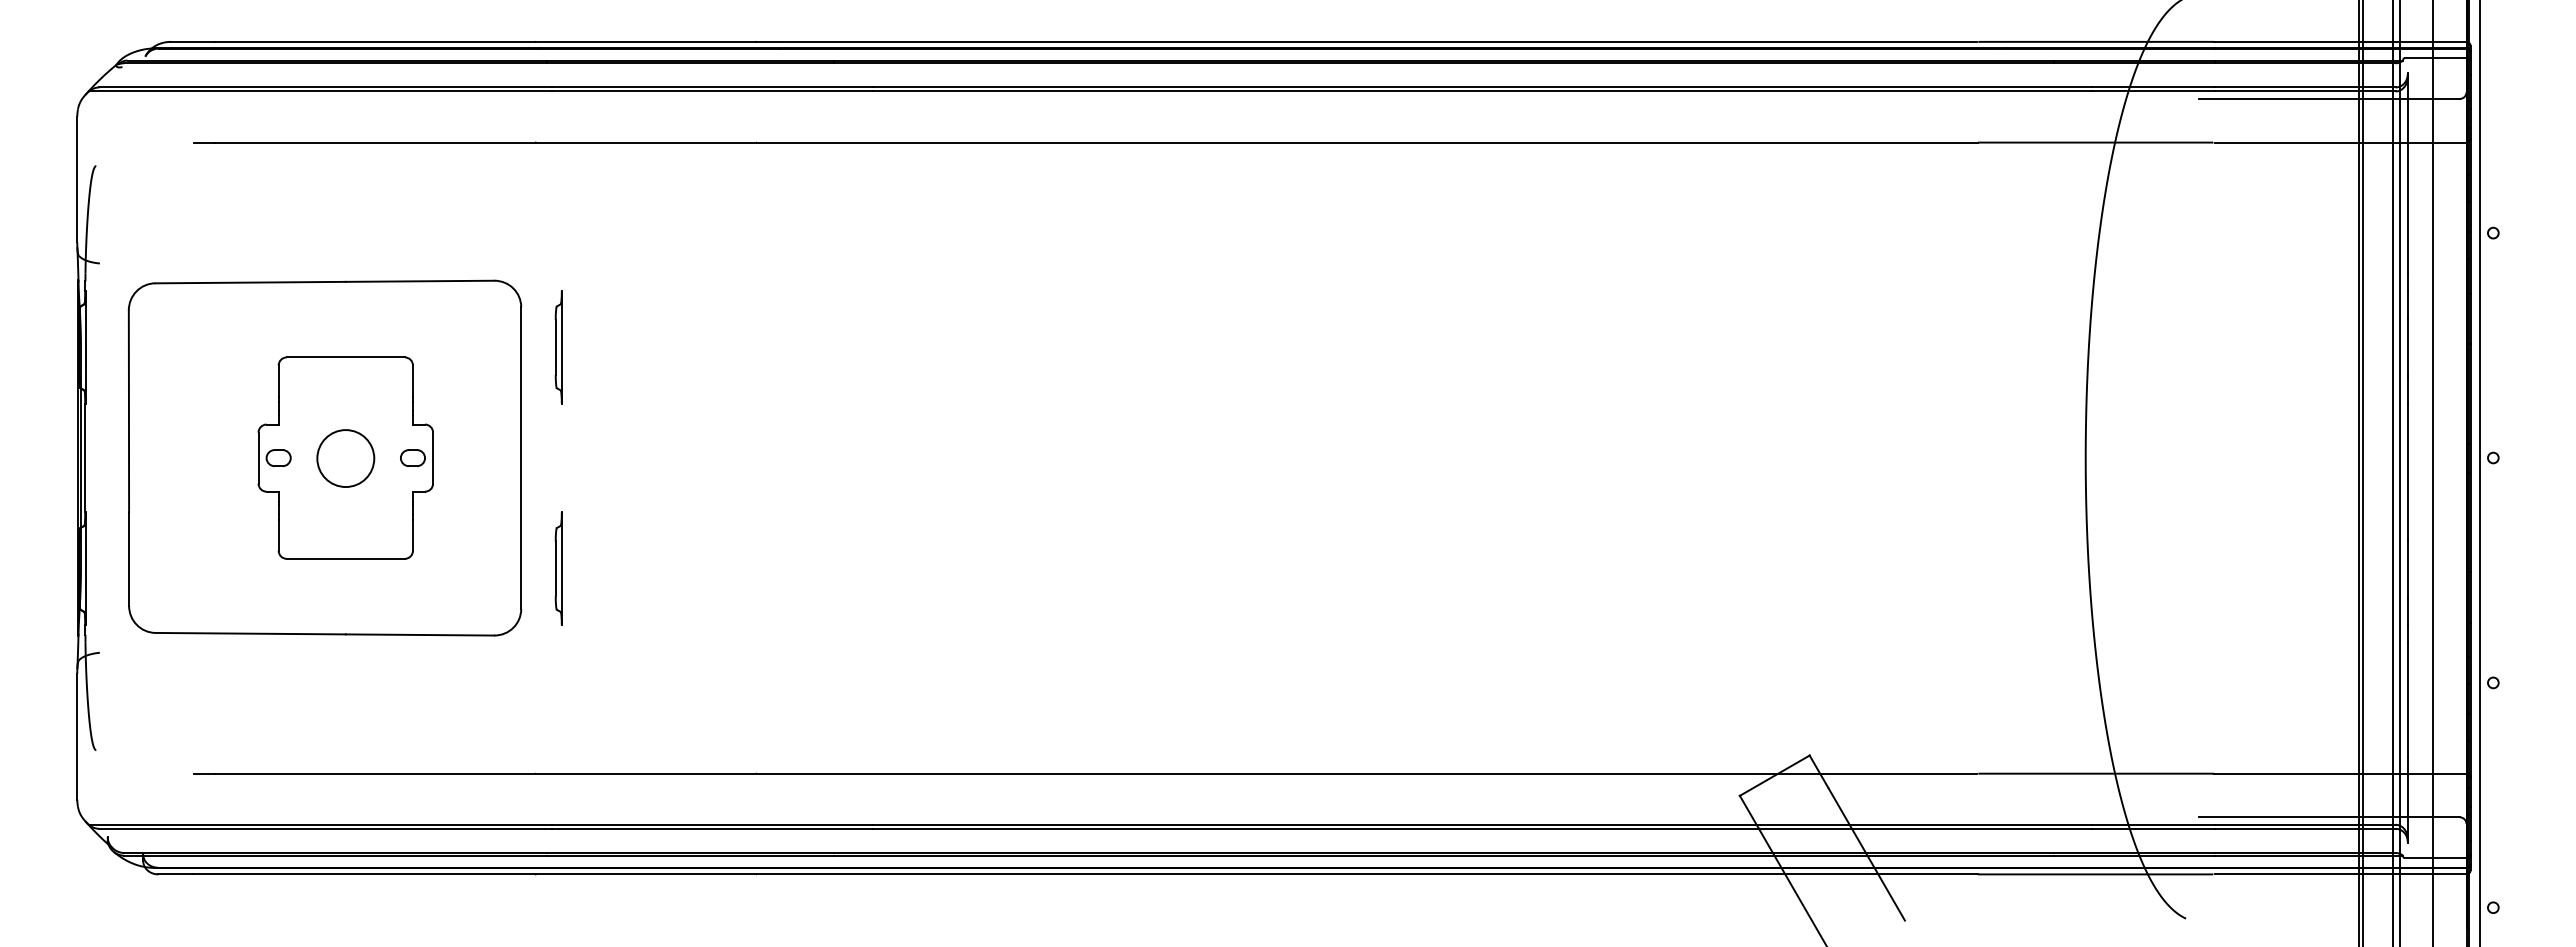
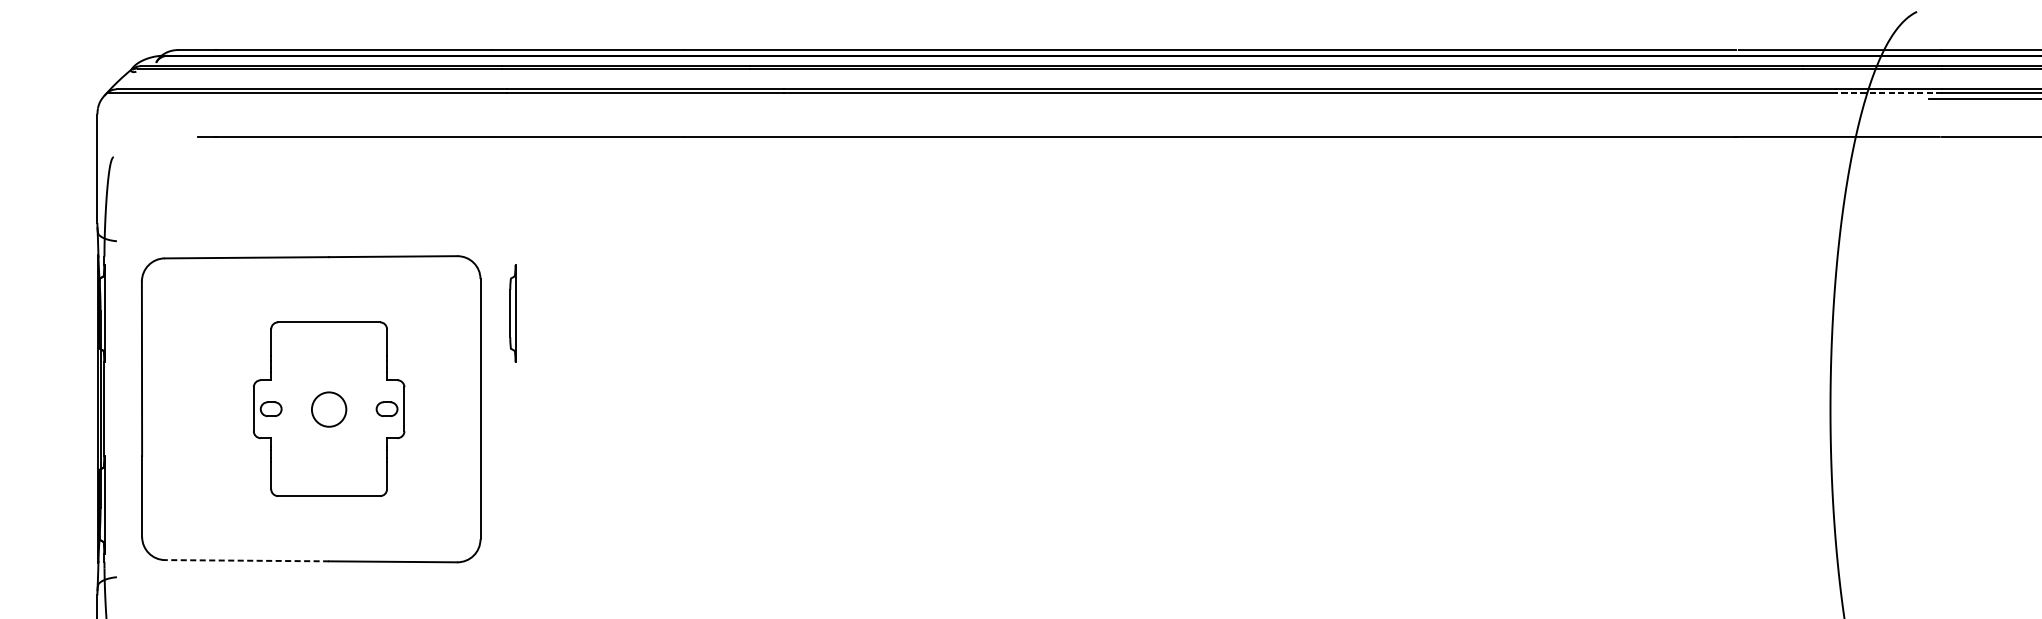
line: (2153, 91) -> (1888, 92), solid -> dashed
circle: (345, 458) -> (328, 409), size x0.7
part: (558, 568) -> (512, 504), removed
line: (250, 633) -> (246, 560), solid -> dashed

